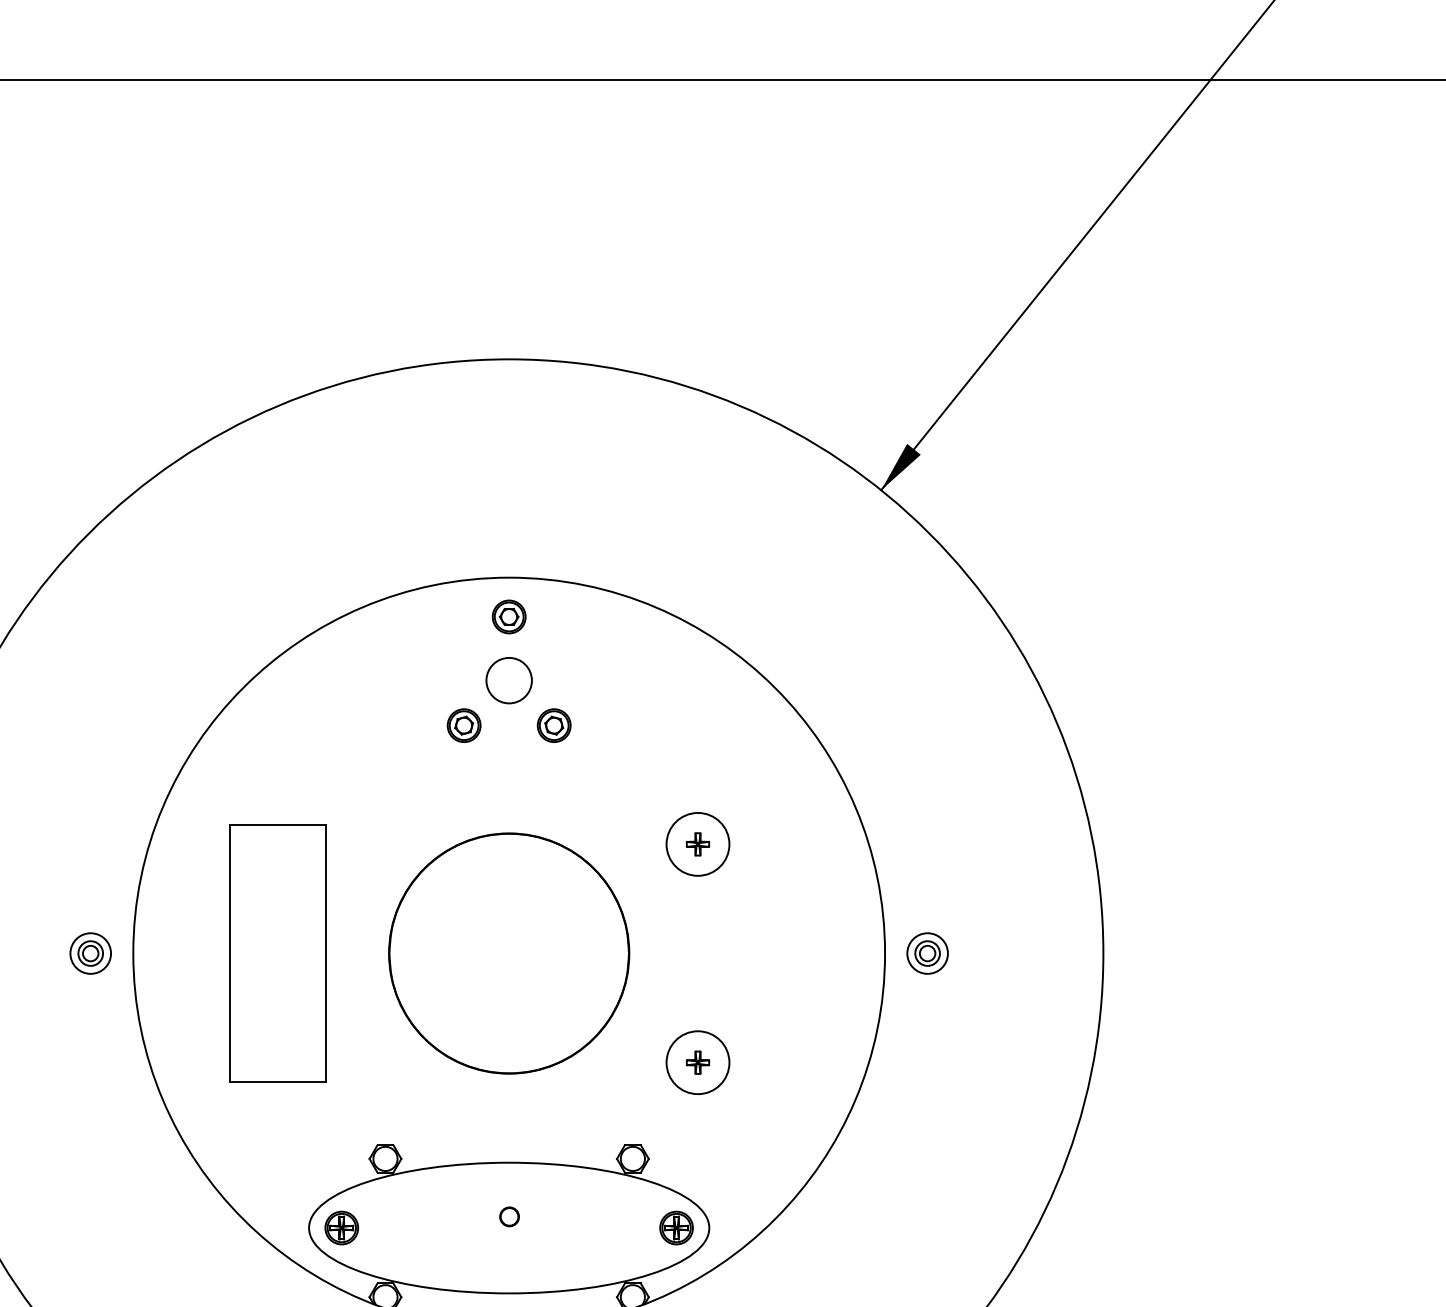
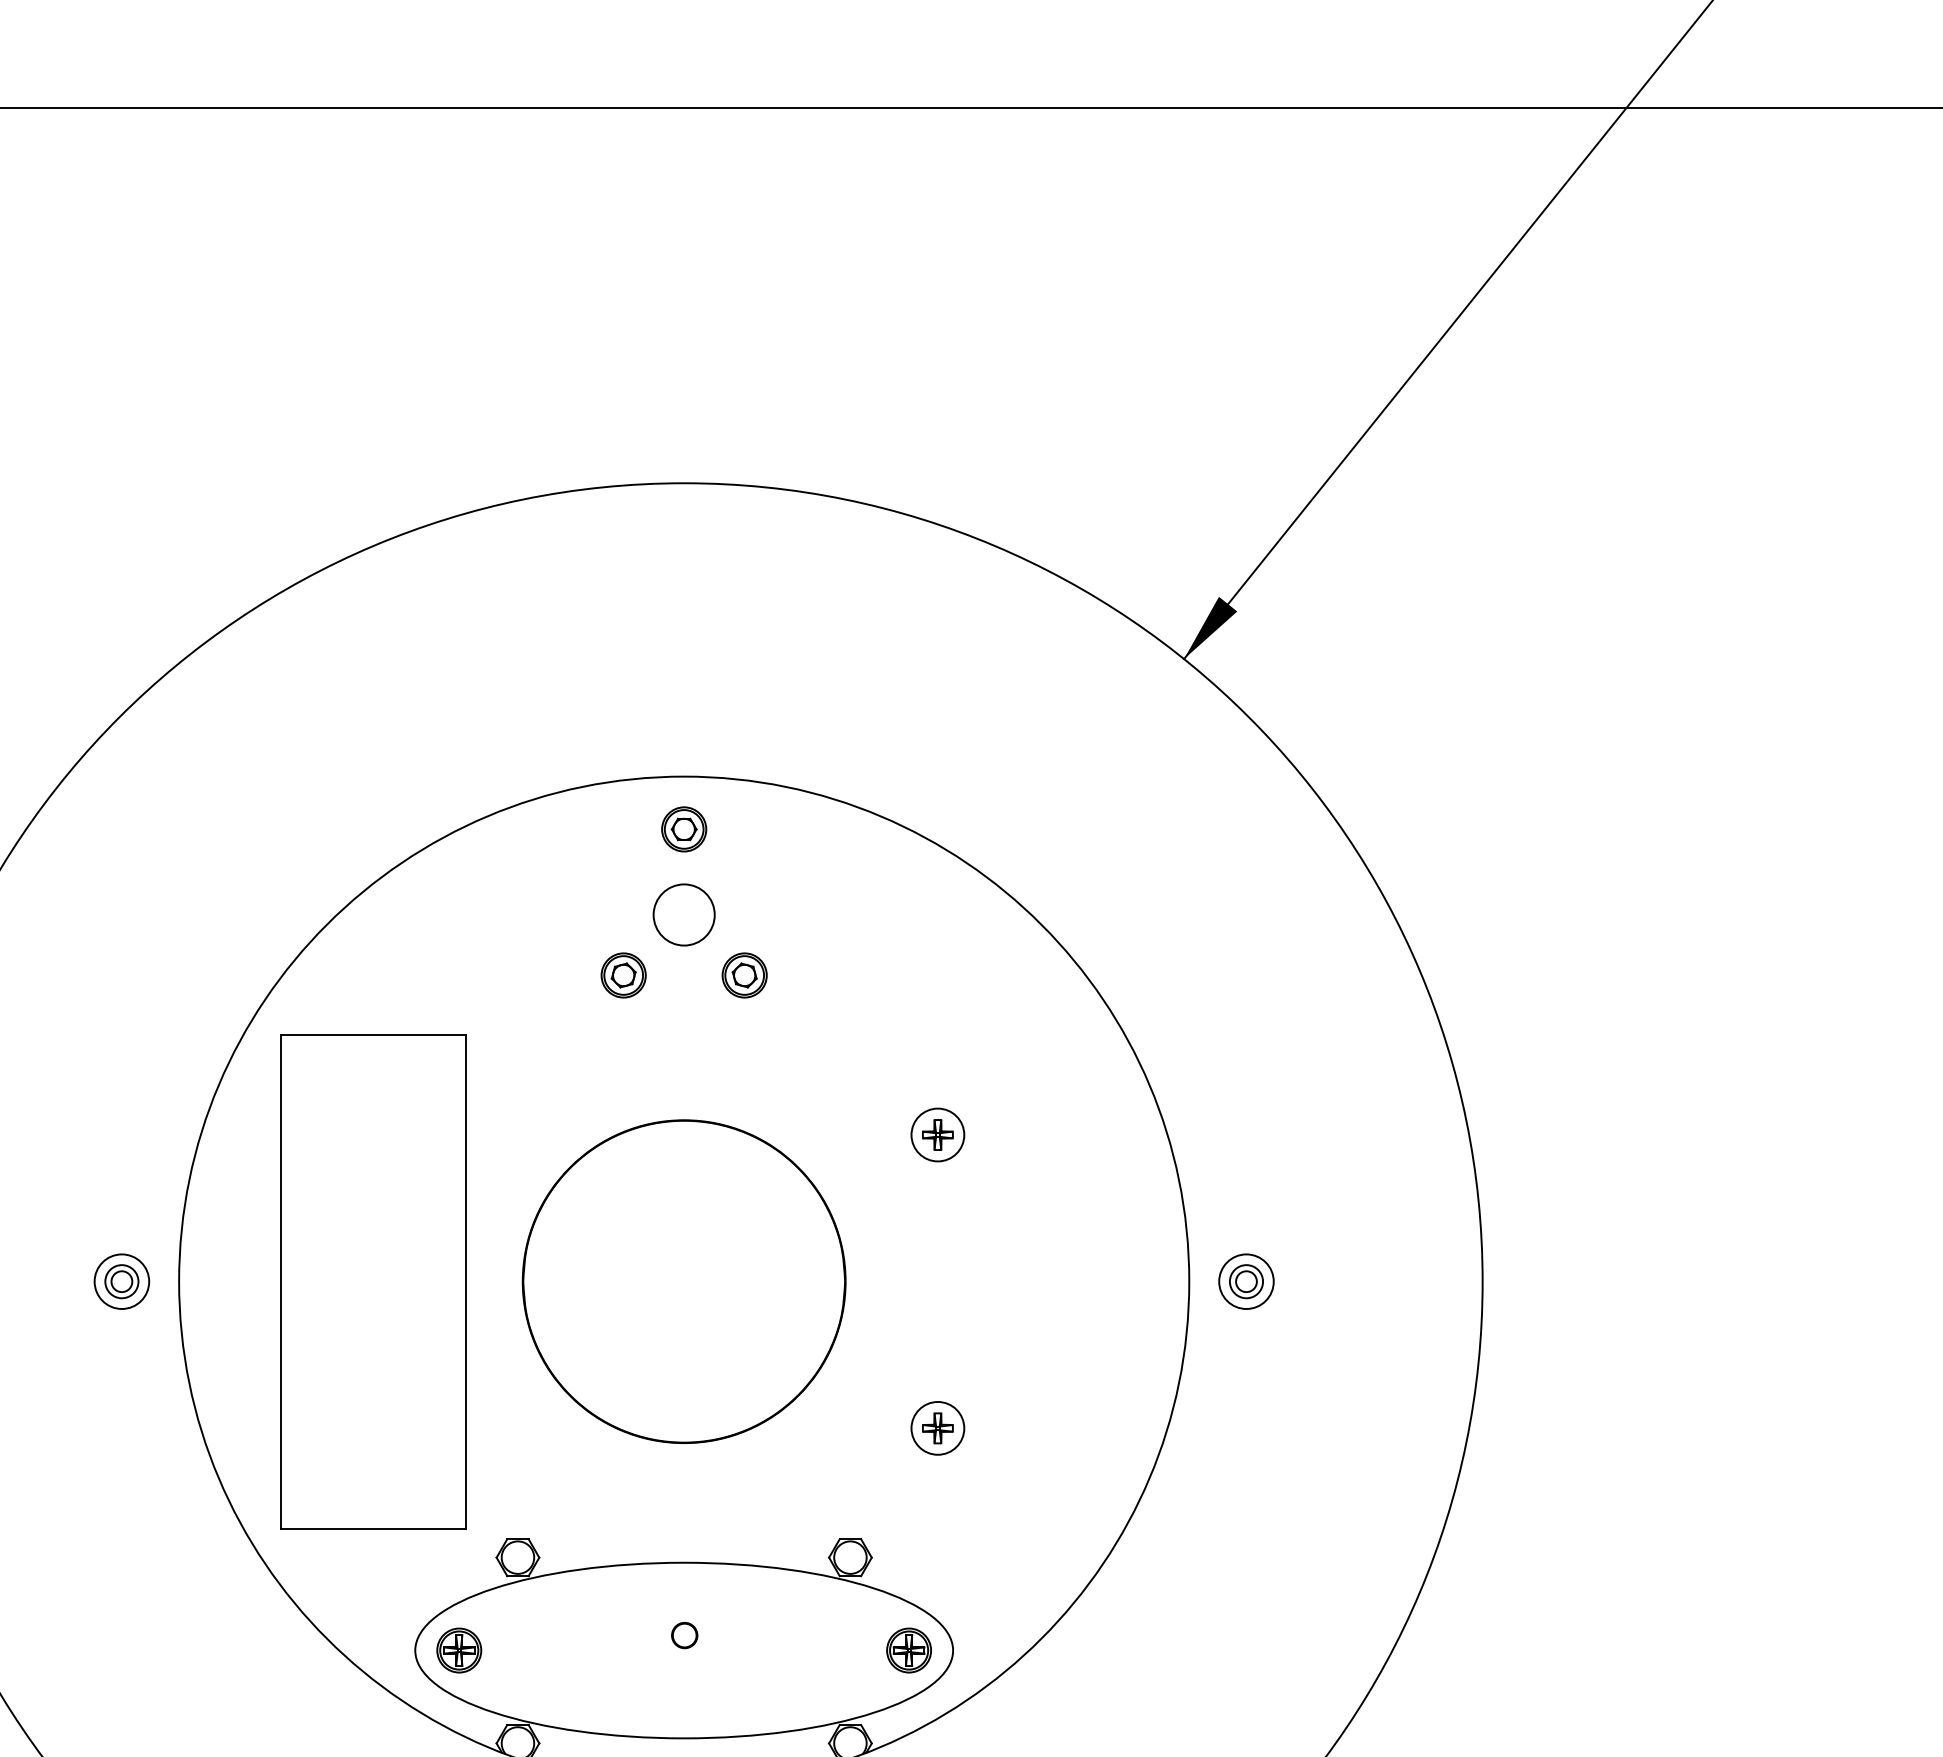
circle: (697, 844) -> (937, 1134), size x0.62
part: (277, 953) -> (373, 1281), size x1.43
circle: (697, 1062) -> (937, 1427), size x0.62

